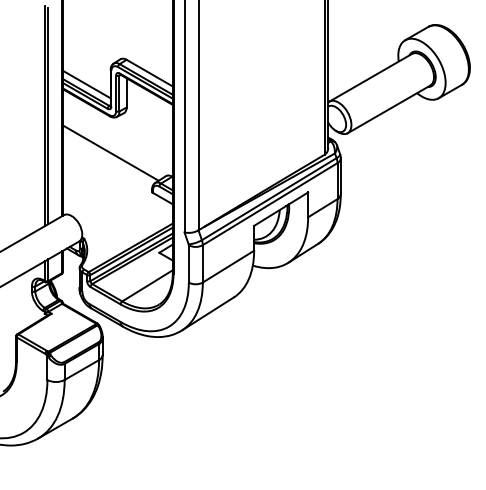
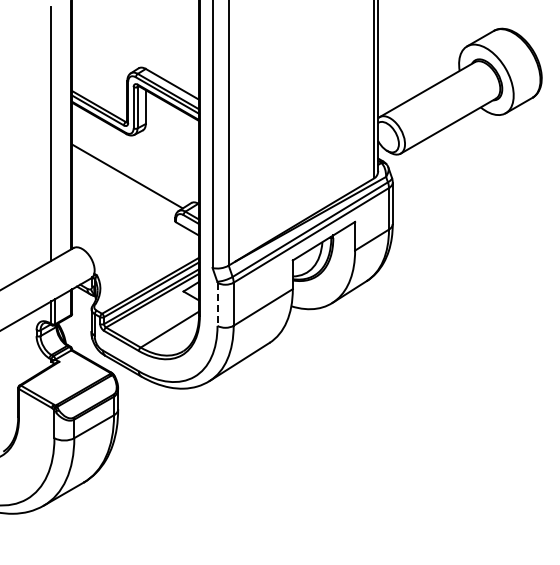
line: (86, 84) -> (99, 97), removed
line: (48, 115) -> (55, 133), removed
line: (188, 264) -> (217, 304), solid -> dashed

